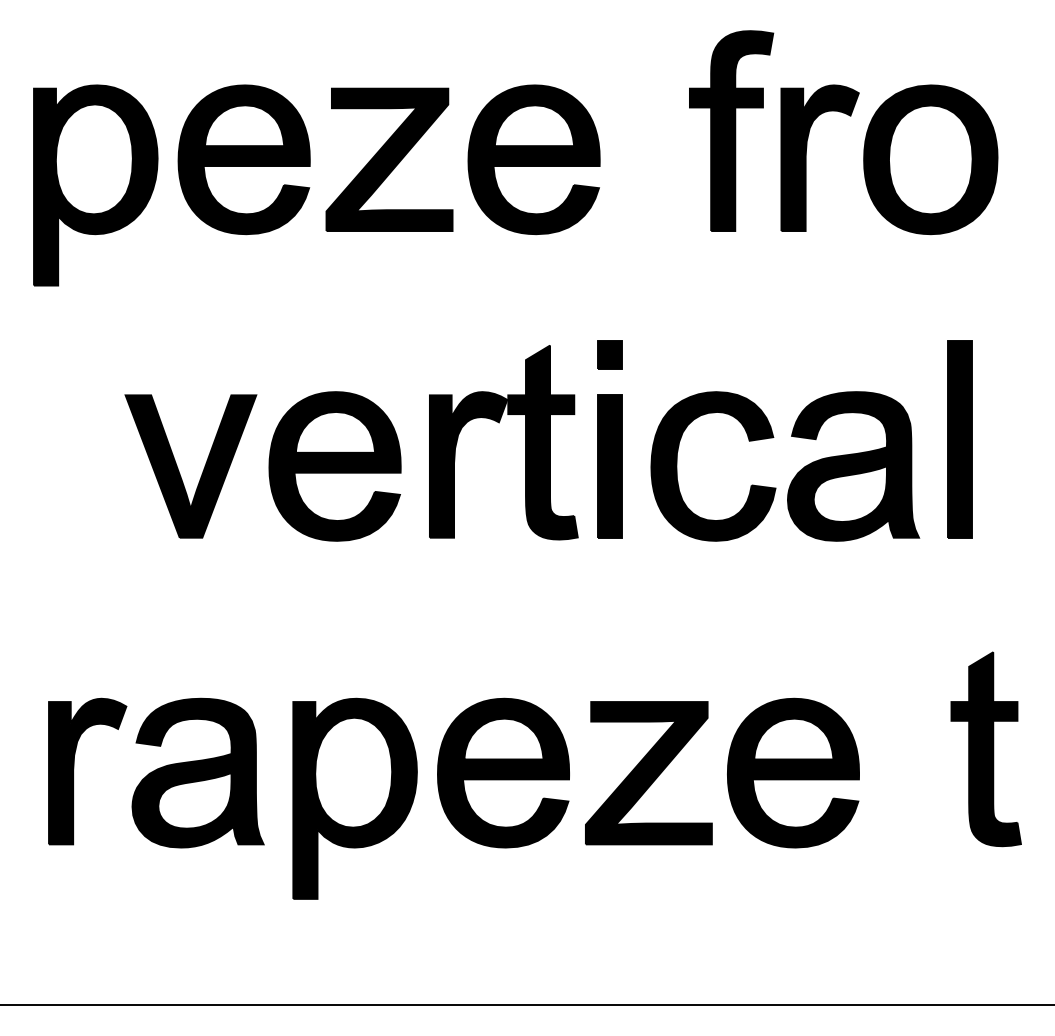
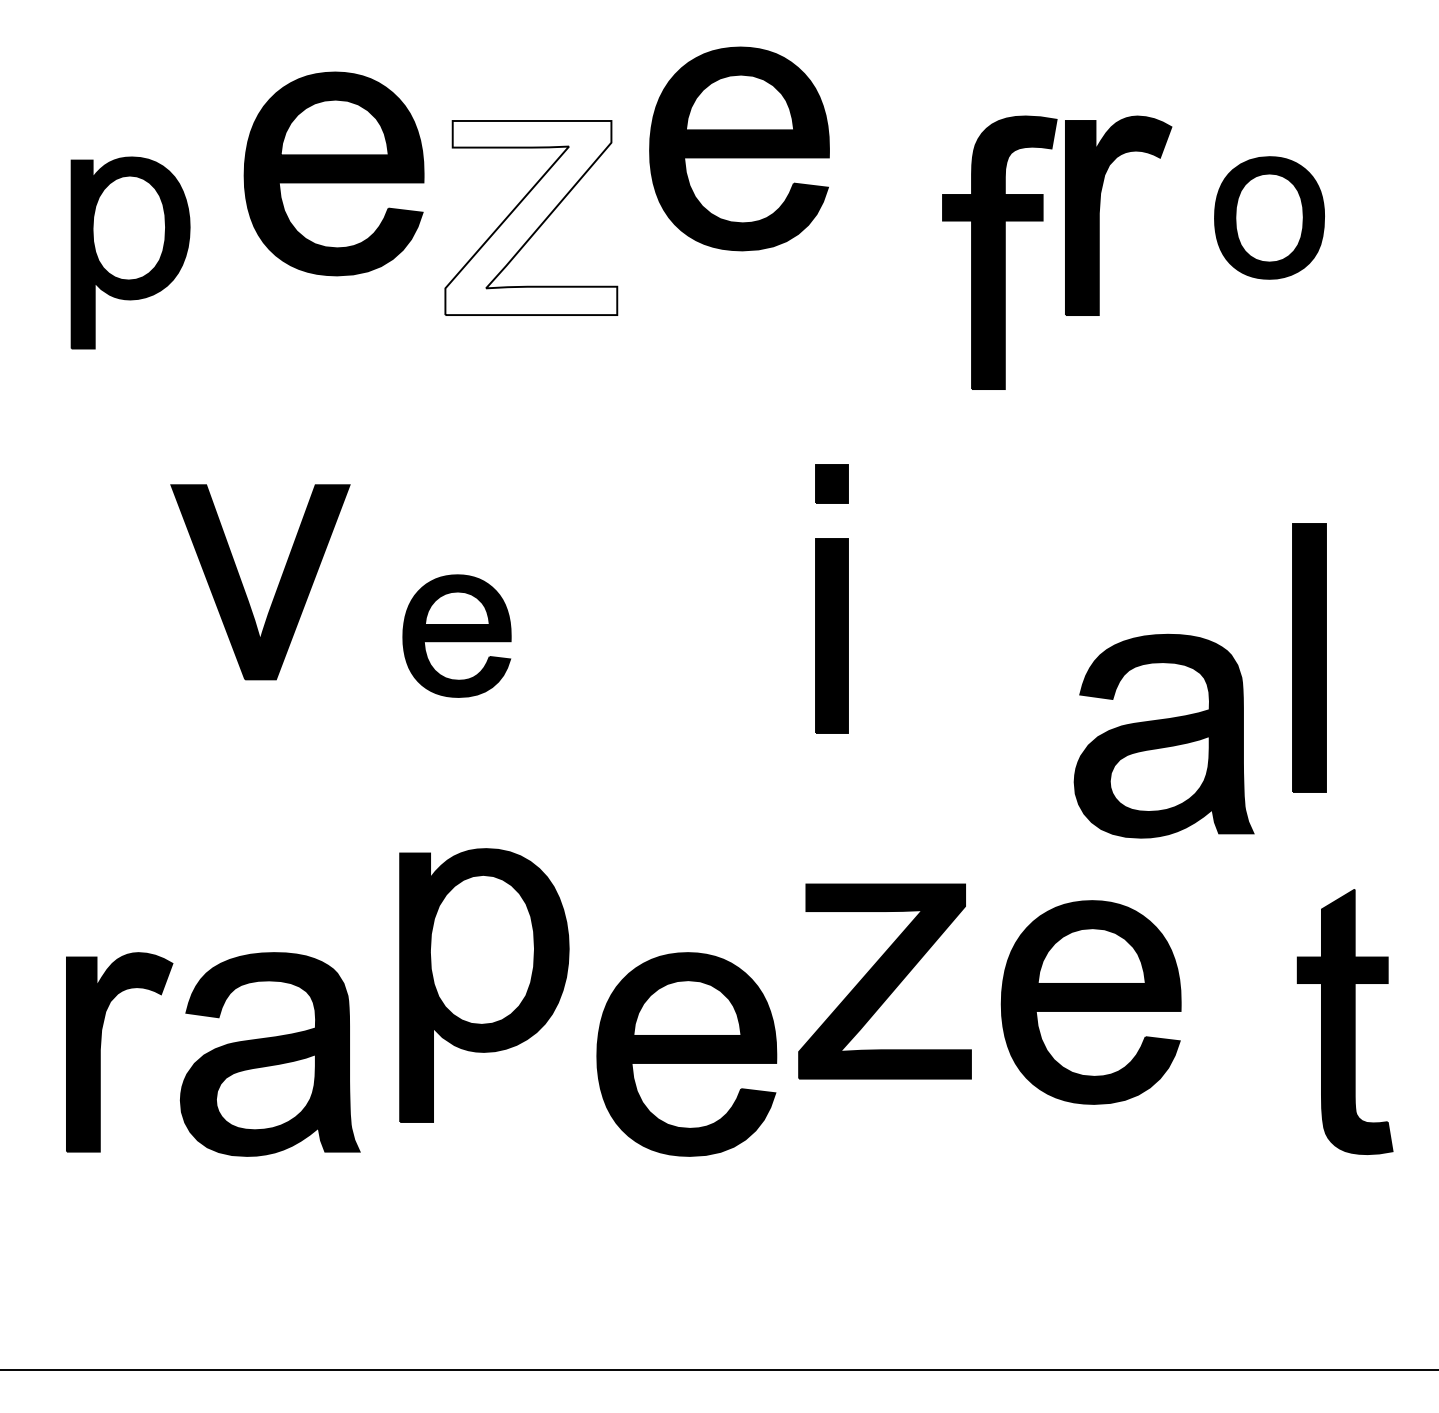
part: (731, 130) -> (999, 252), moved
part: (243, 159) -> (333, 173), moved
part: (534, 159) -> (739, 148), moved
part: (930, 159) -> (1269, 217), size x0.6
fill: (389, 160) -> (531, 218), removed
part: (95, 185) -> (130, 252), size x0.7
part: (499, 422) -> (681, 576), removed
part: (960, 438) -> (1309, 657), moved
part: (334, 465) -> (456, 635), size x0.6
part: (677, 465) -> (923, 635), removed
part: (853, 465) -> (1163, 735), moved
part: (179, 471) -> (244, 588), moved
part: (648, 773) -> (884, 981), moved
part: (792, 773) -> (1090, 1002), moved
part: (355, 798) -> (484, 985), moved

